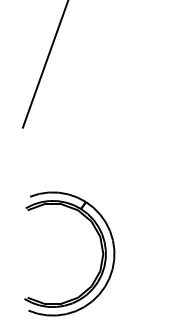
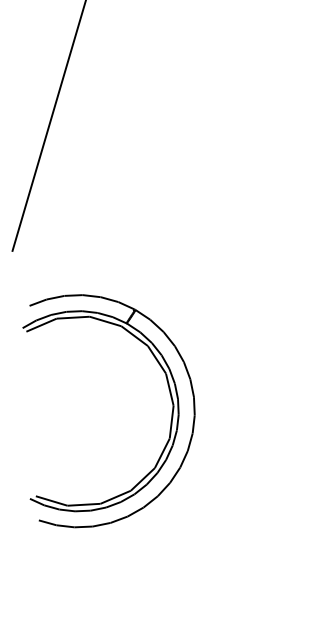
part: (101, 250) -> (169, 399), moved

